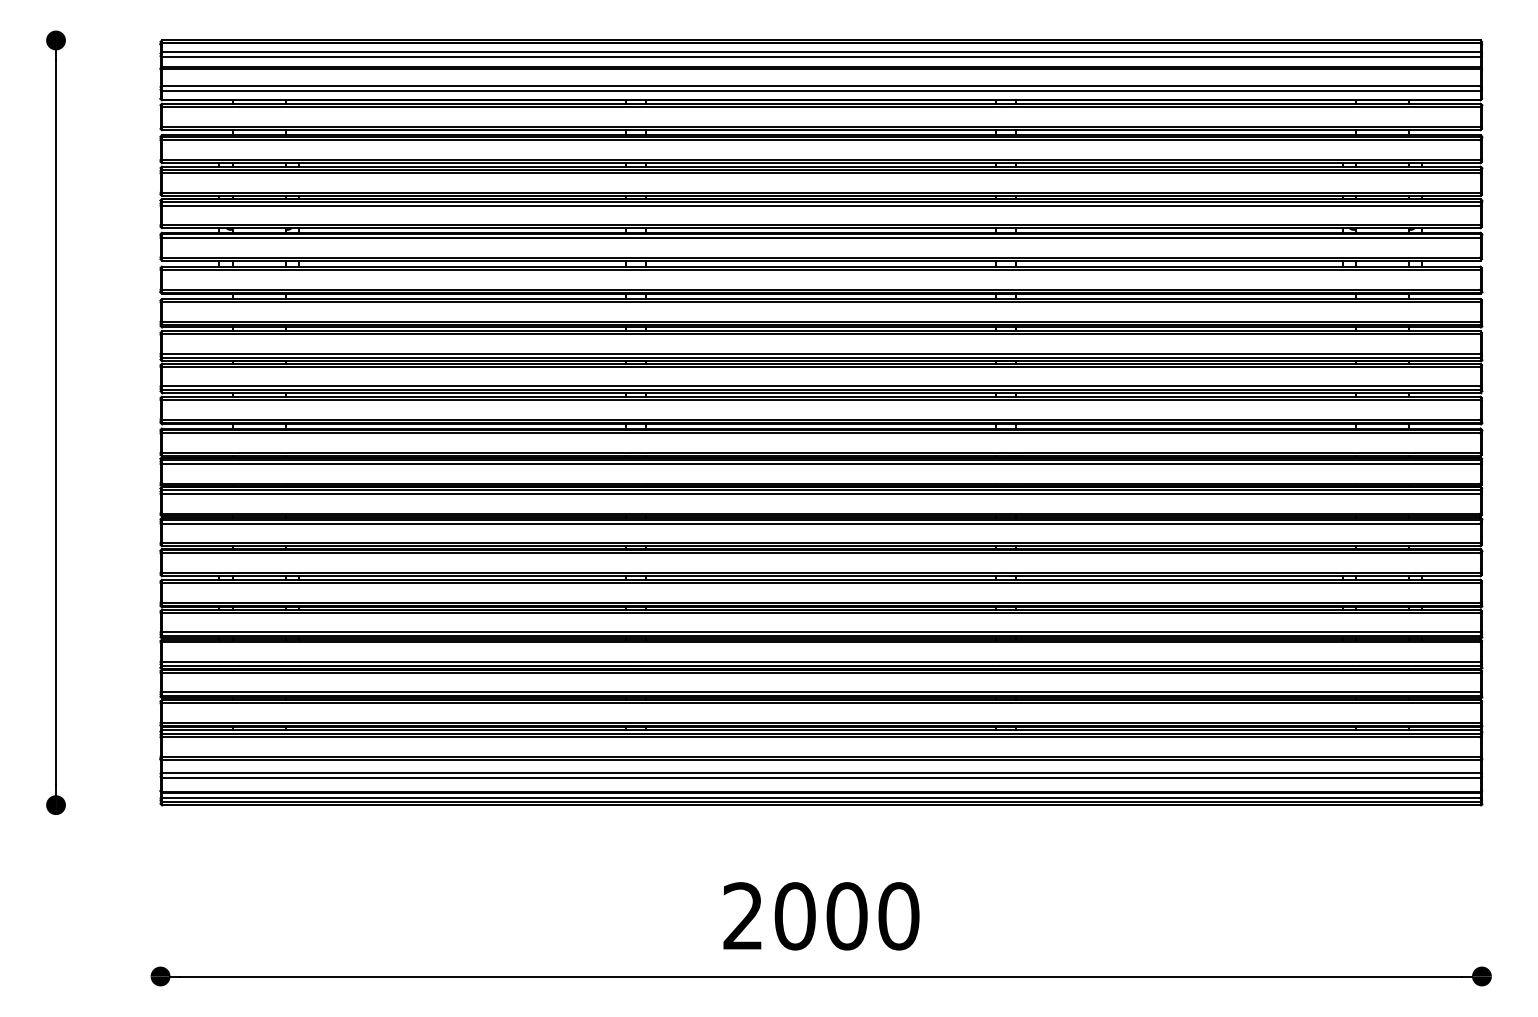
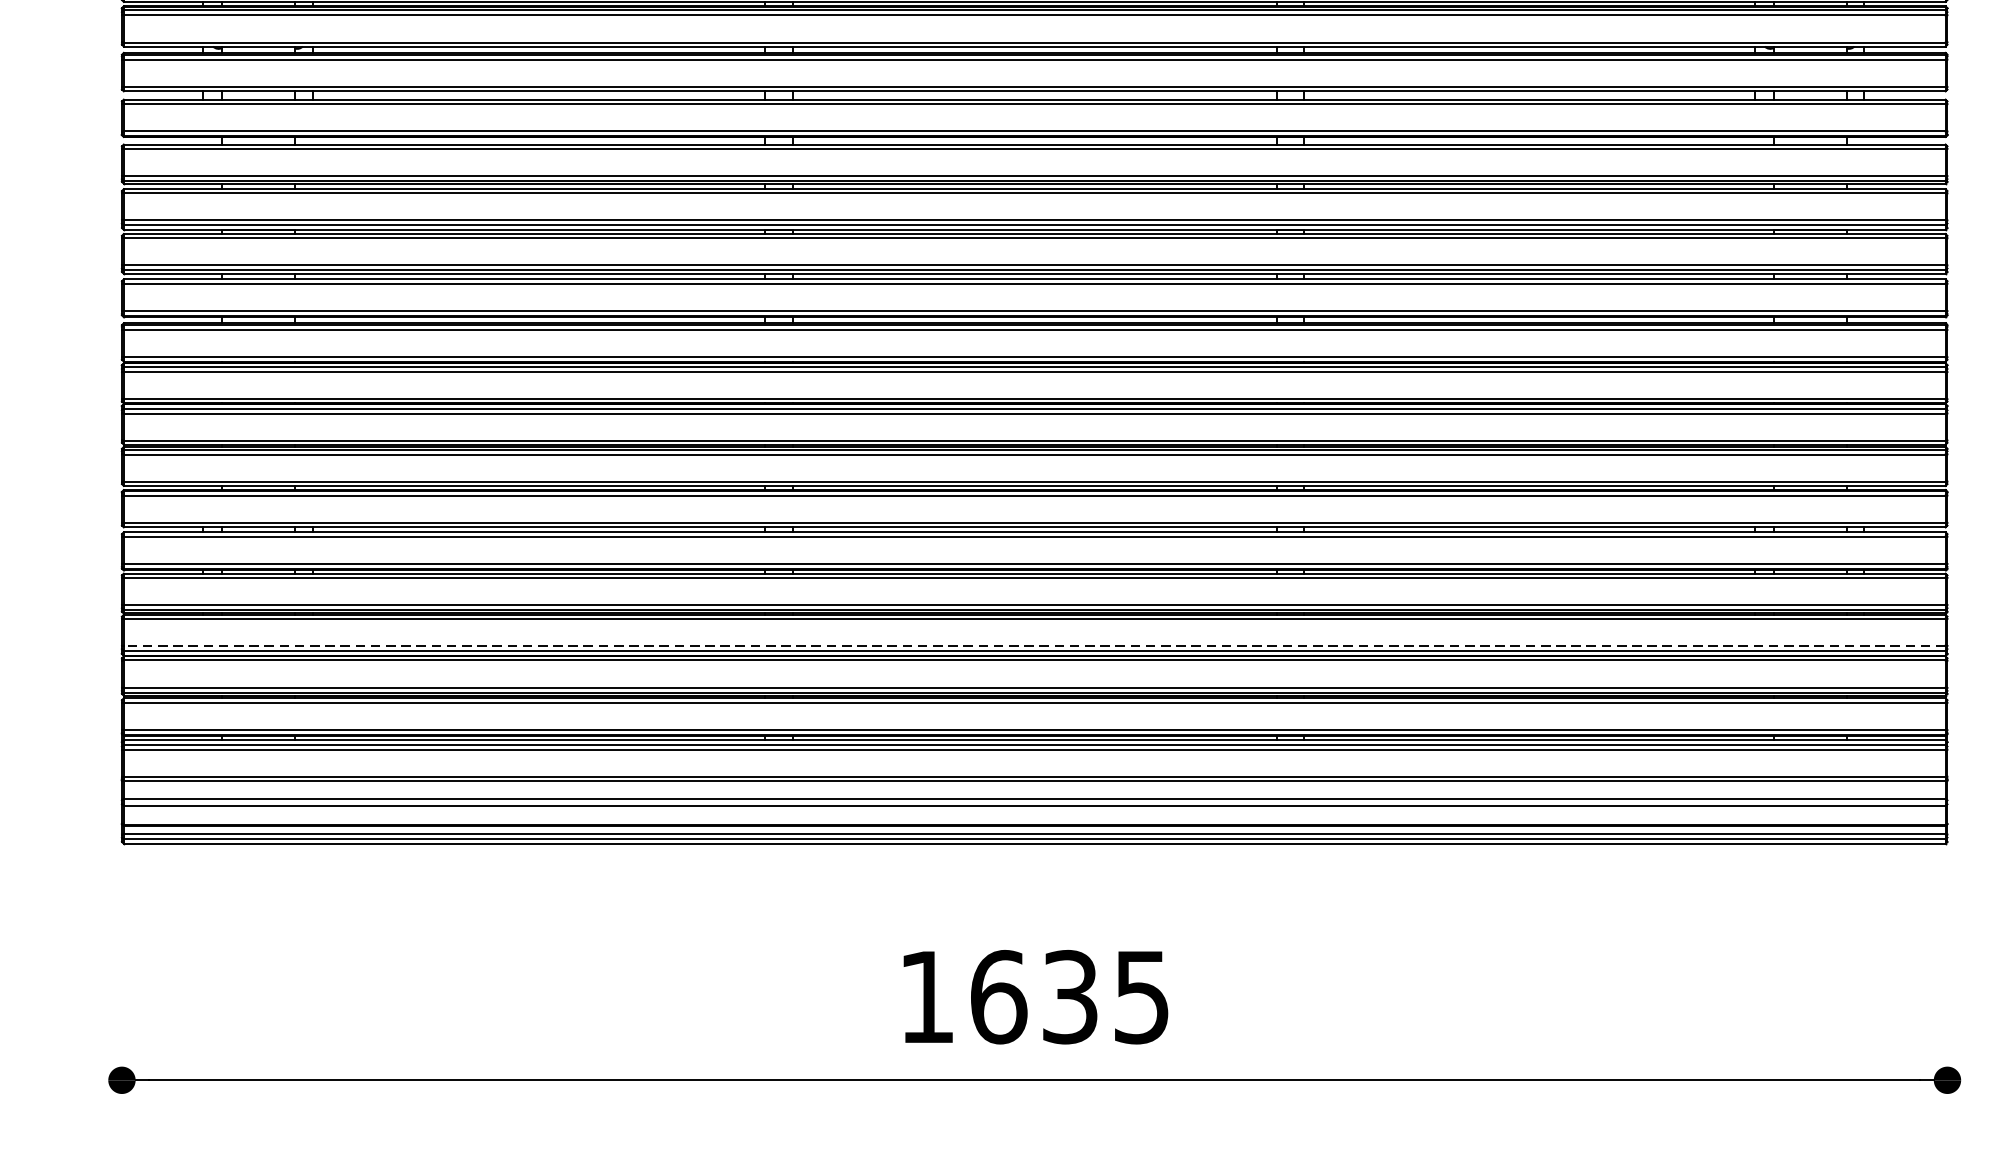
line: (820, 661) -> (1033, 645), solid -> dashed
text: (821, 916) -> (1035, 997), 2000 -> 1635

